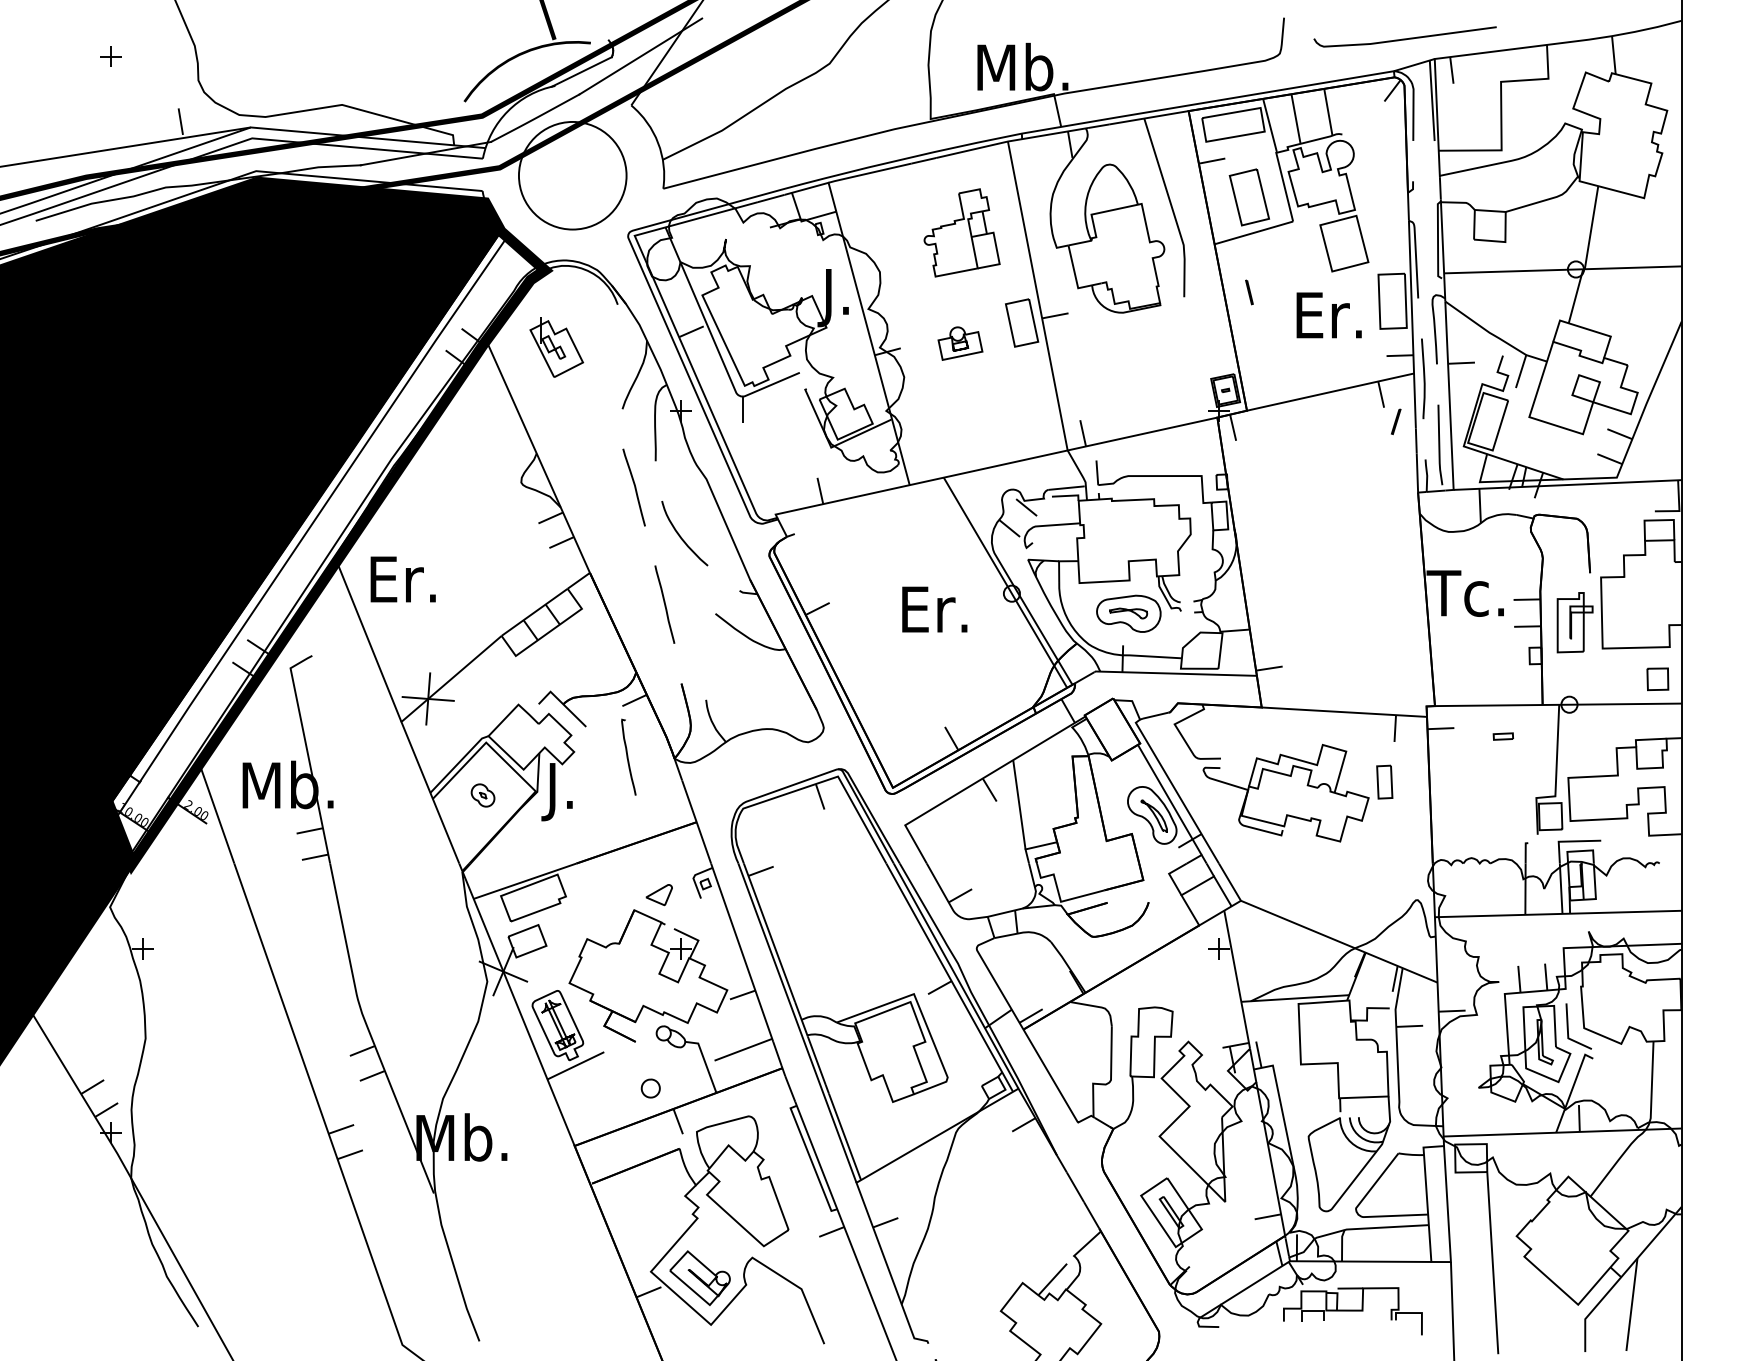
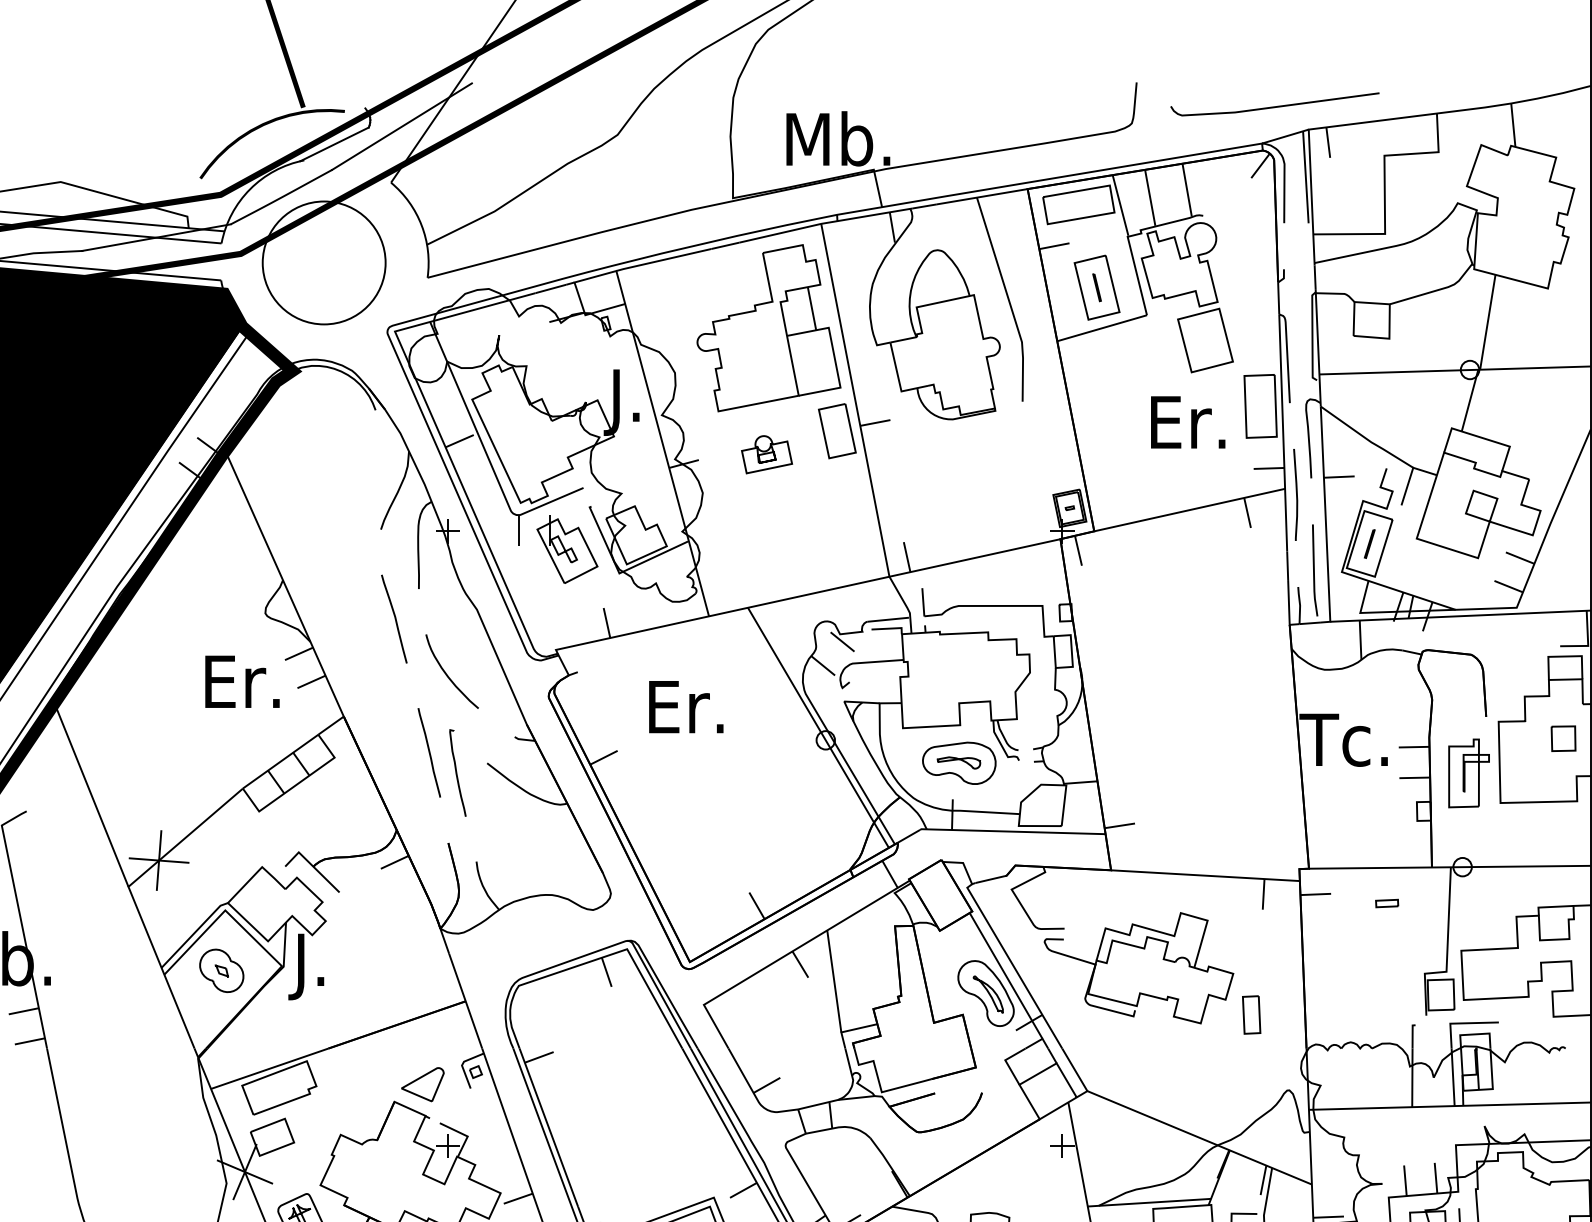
part: (961, 232) -> (768, 327), size x1.67
line: (1249, 292) -> (1097, 287), moved
part: (556, 347) -> (567, 549), moved
line: (1396, 421) -> (1370, 543), moved
text: (402, 579) -> (241, 681), moved
text: (934, 609) -> (685, 706), moved
part: (1657, 679) -> (1563, 738), moved
curve: (628, 756) -> (457, 772), moved
part: (1384, 781) -> (1251, 1014), moved
part: (482, 795) -> (221, 970), size x1.67
part: (659, 894) -> (423, 1083), size x1.43

